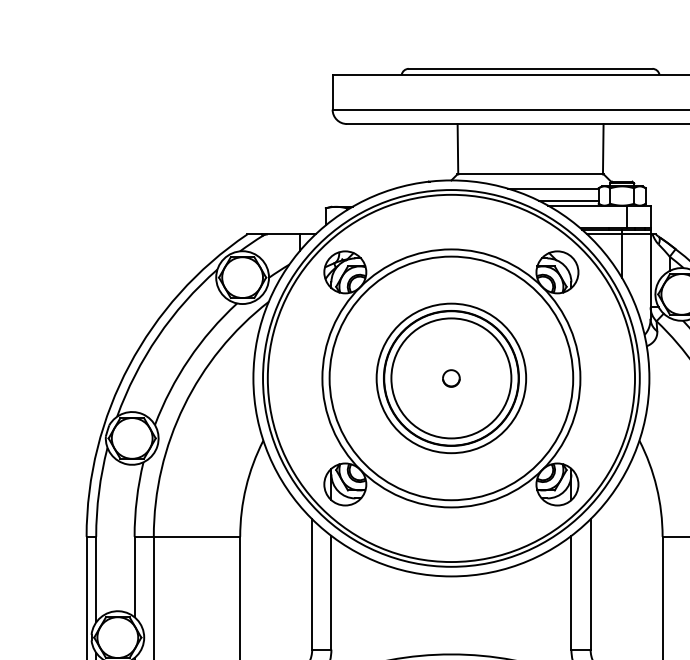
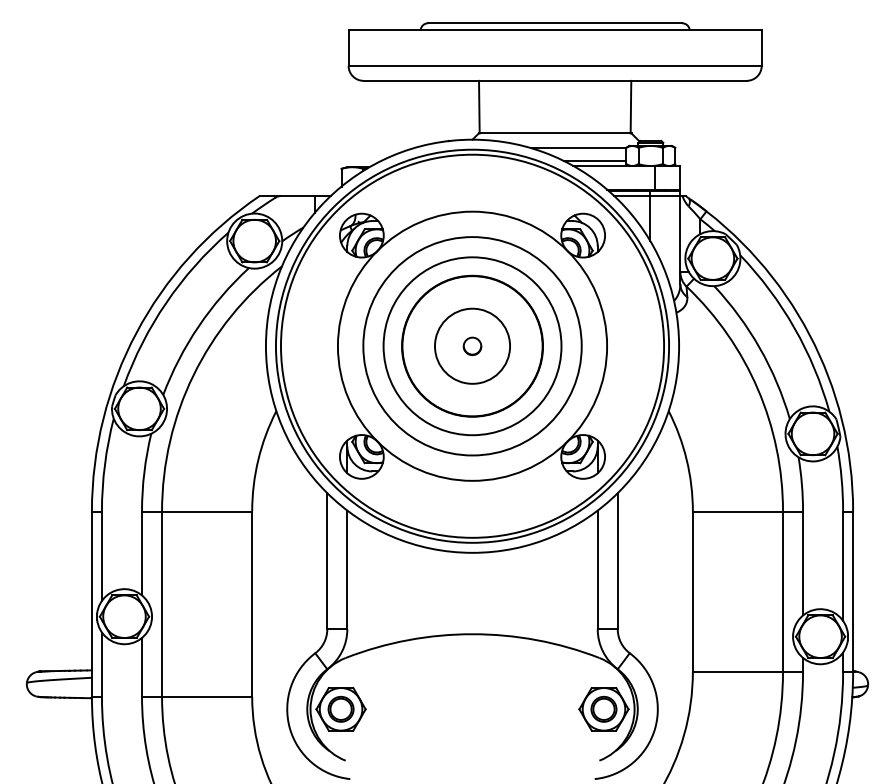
circle: (451, 377) -> (472, 345), size x0.6
circle: (451, 378) -> (472, 346), size x0.7
circle: (451, 378) -> (472, 346), size x1.4

